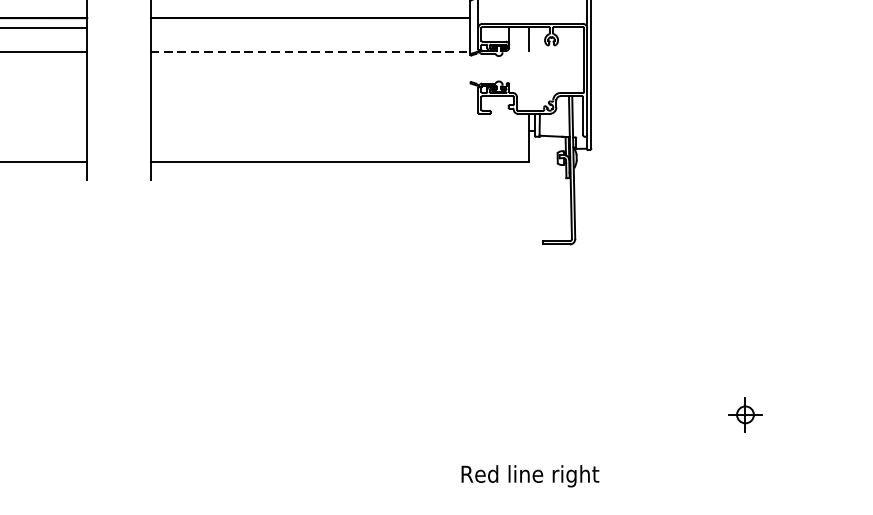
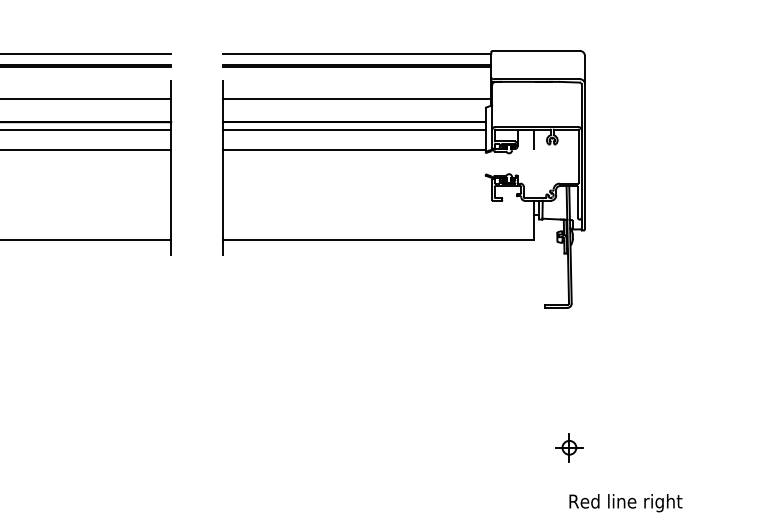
line: (310, 28) -> (354, 130), added
line: (310, 51) -> (354, 149), dashed -> solid
part: (745, 414) -> (569, 447), moved
text: (529, 476) -> (625, 503), moved

